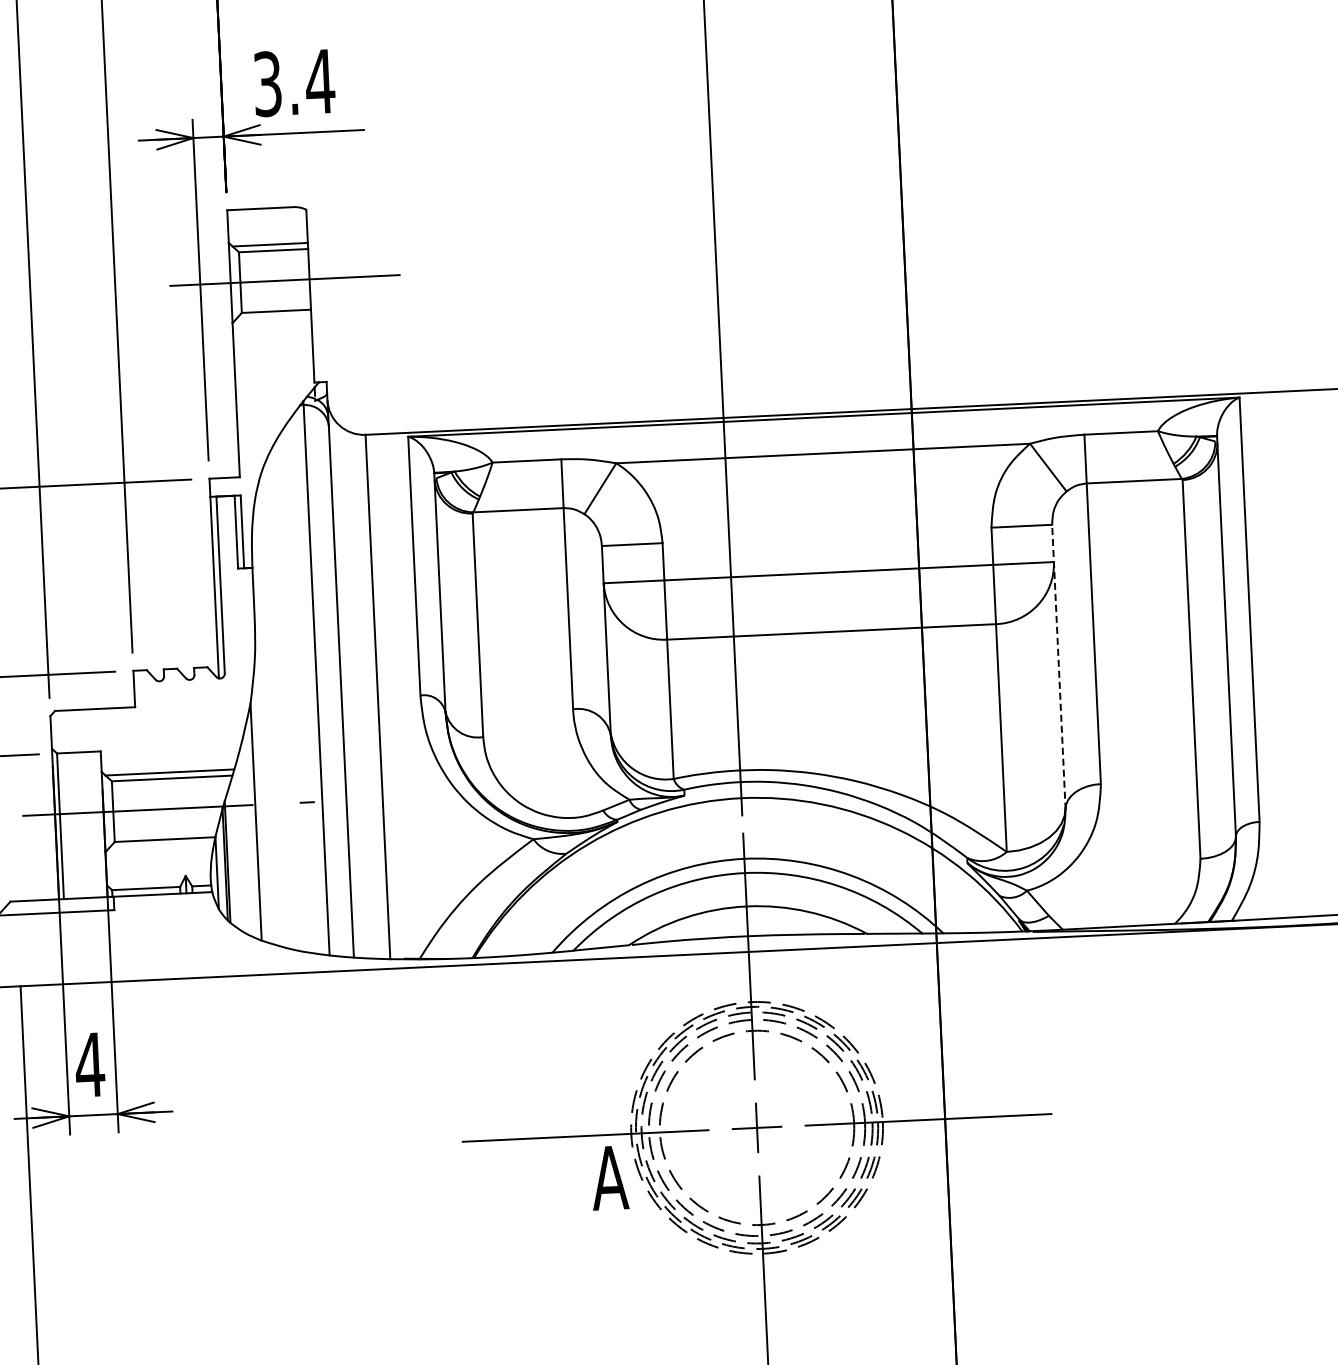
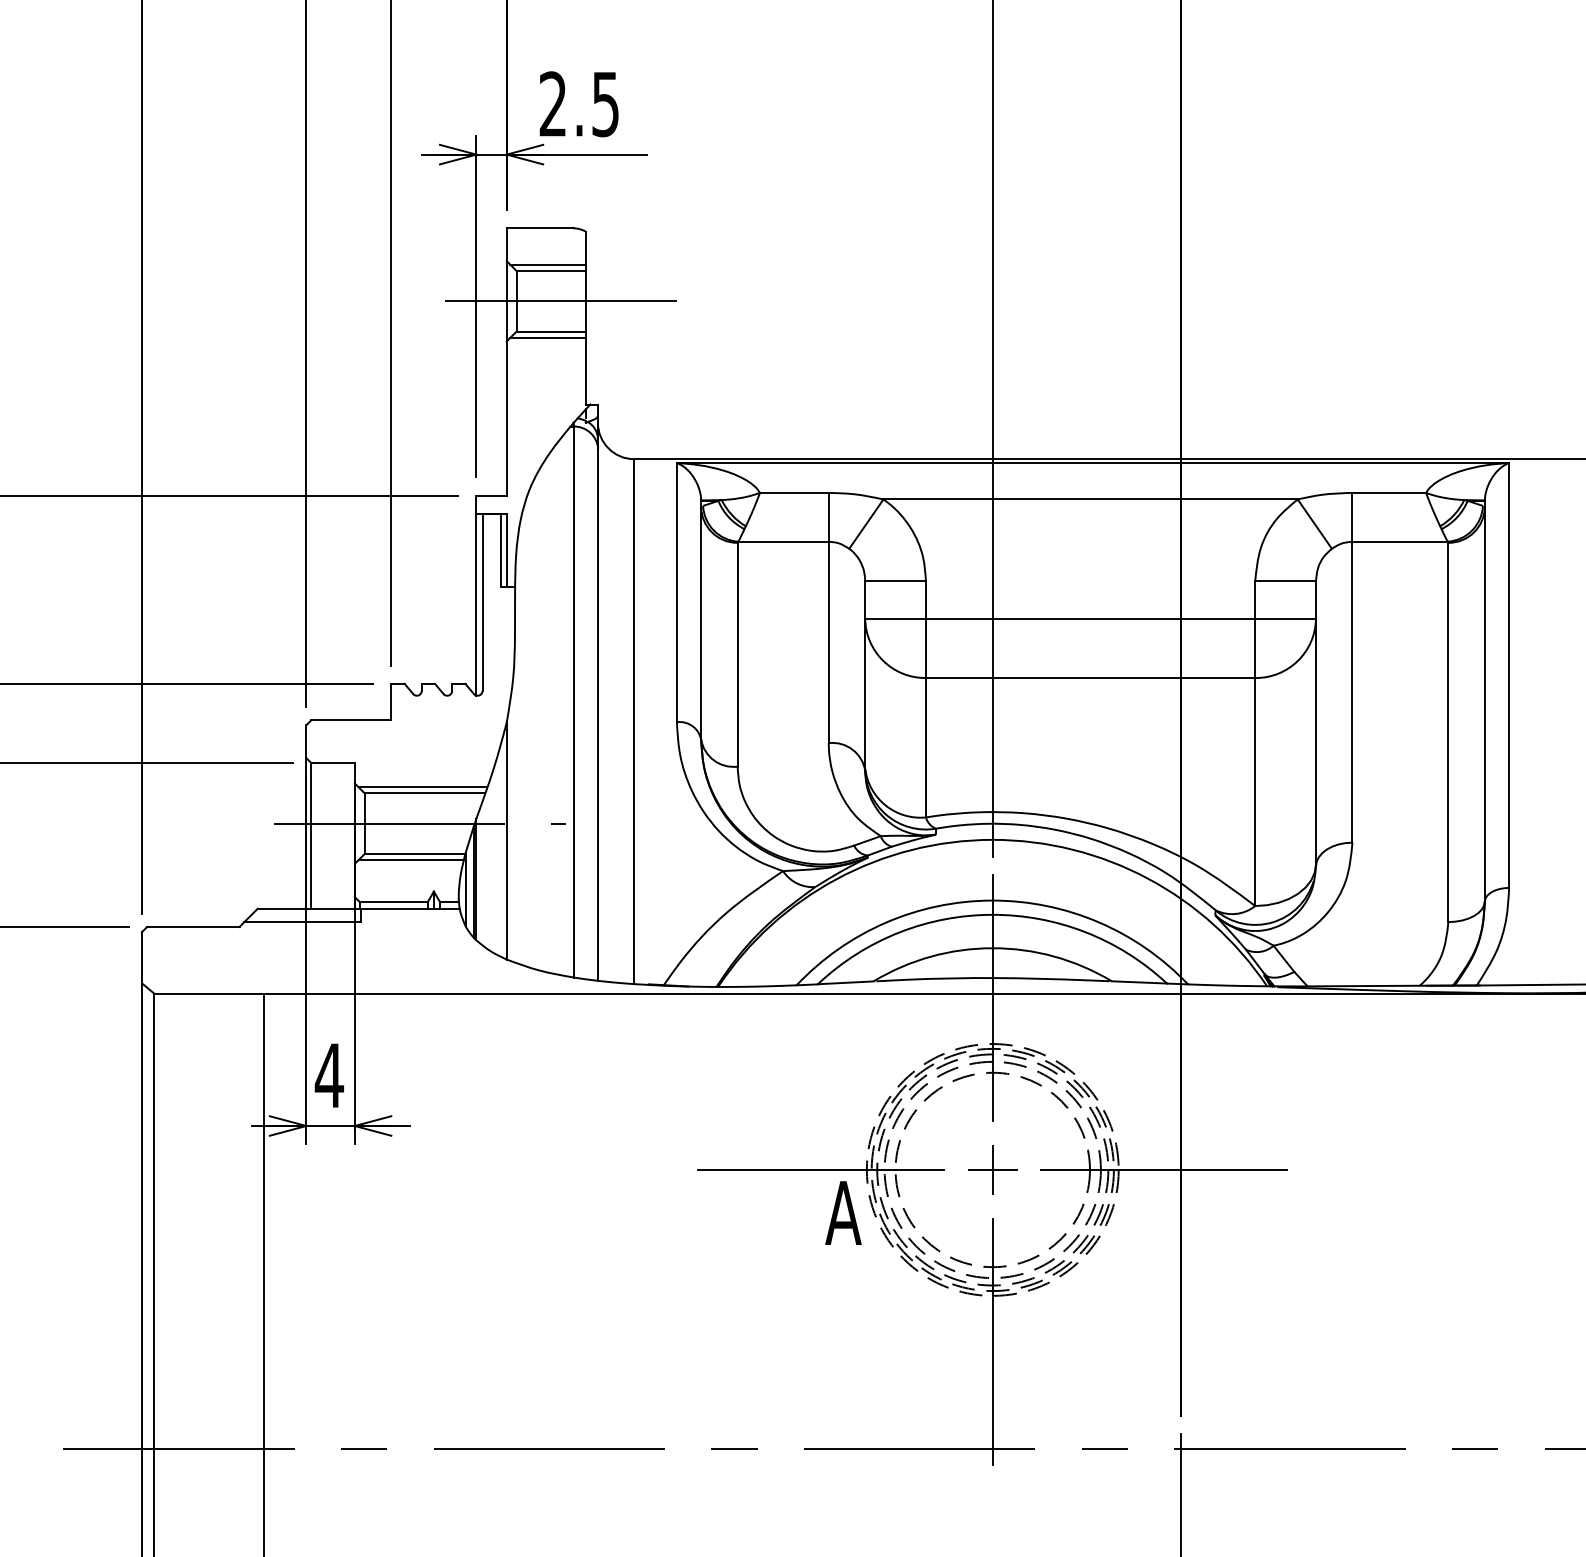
text: (294, 83) -> (579, 104), 3.4 -> 2.5
line: (273, 317) -> (547, 337), added
line: (1058, 667) -> (1315, 724), dashed -> solid
line: (160, 846) -> (410, 860), added

